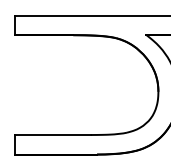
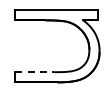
line: (52, 135) -> (34, 72), solid -> dashed

